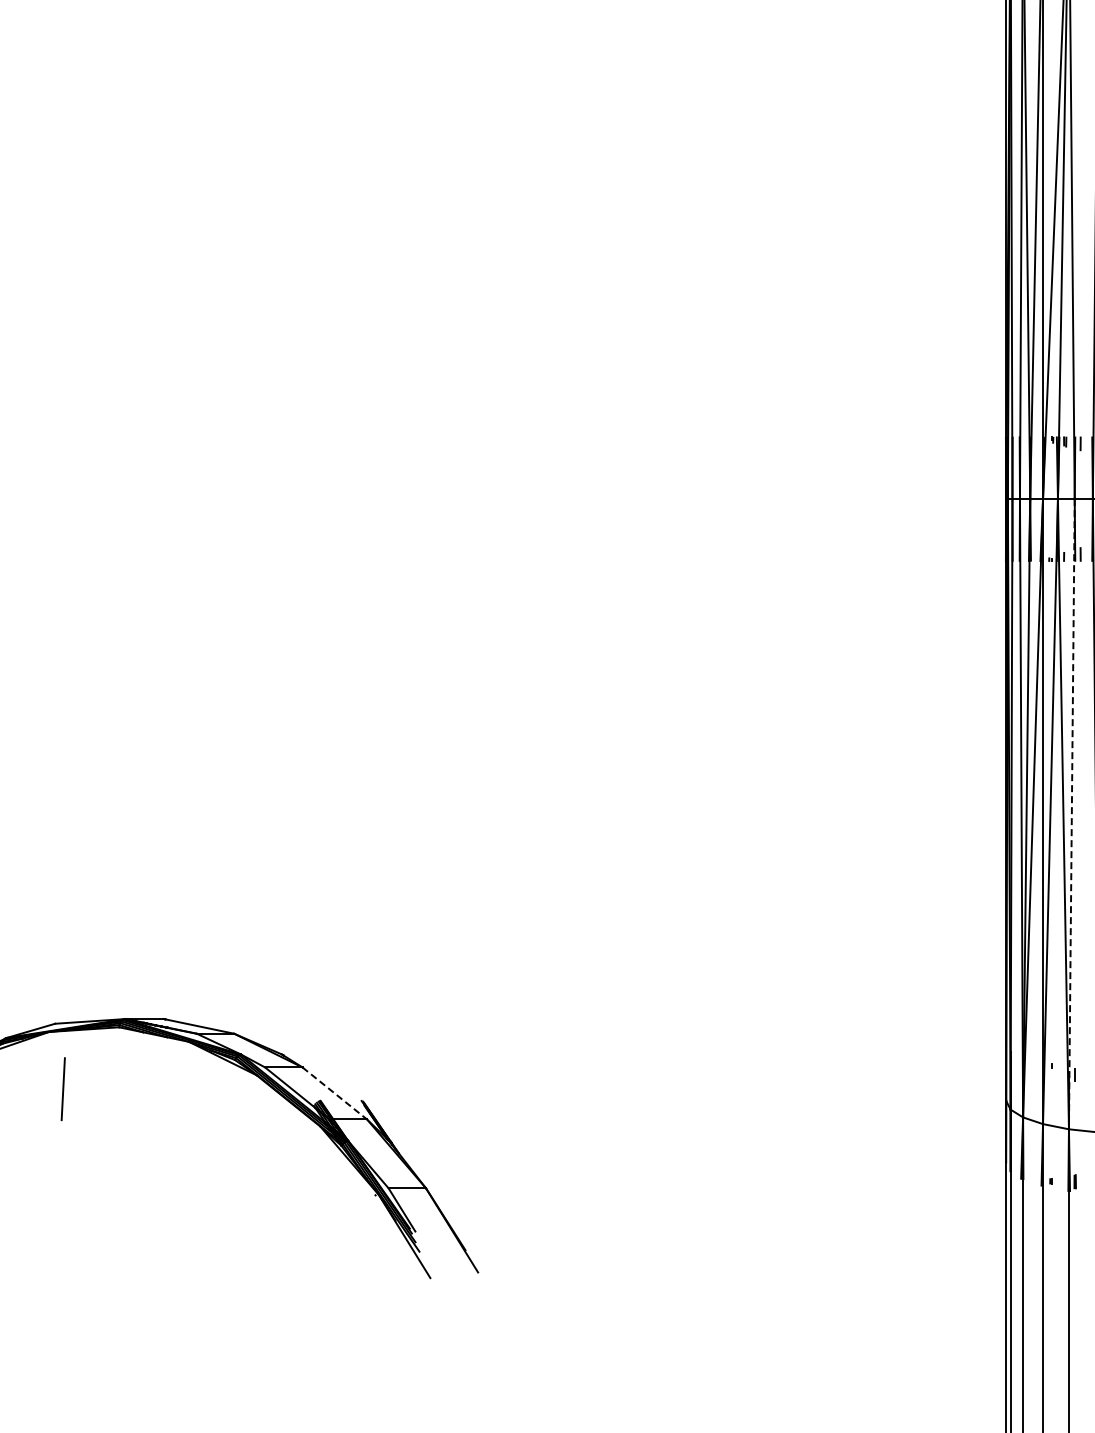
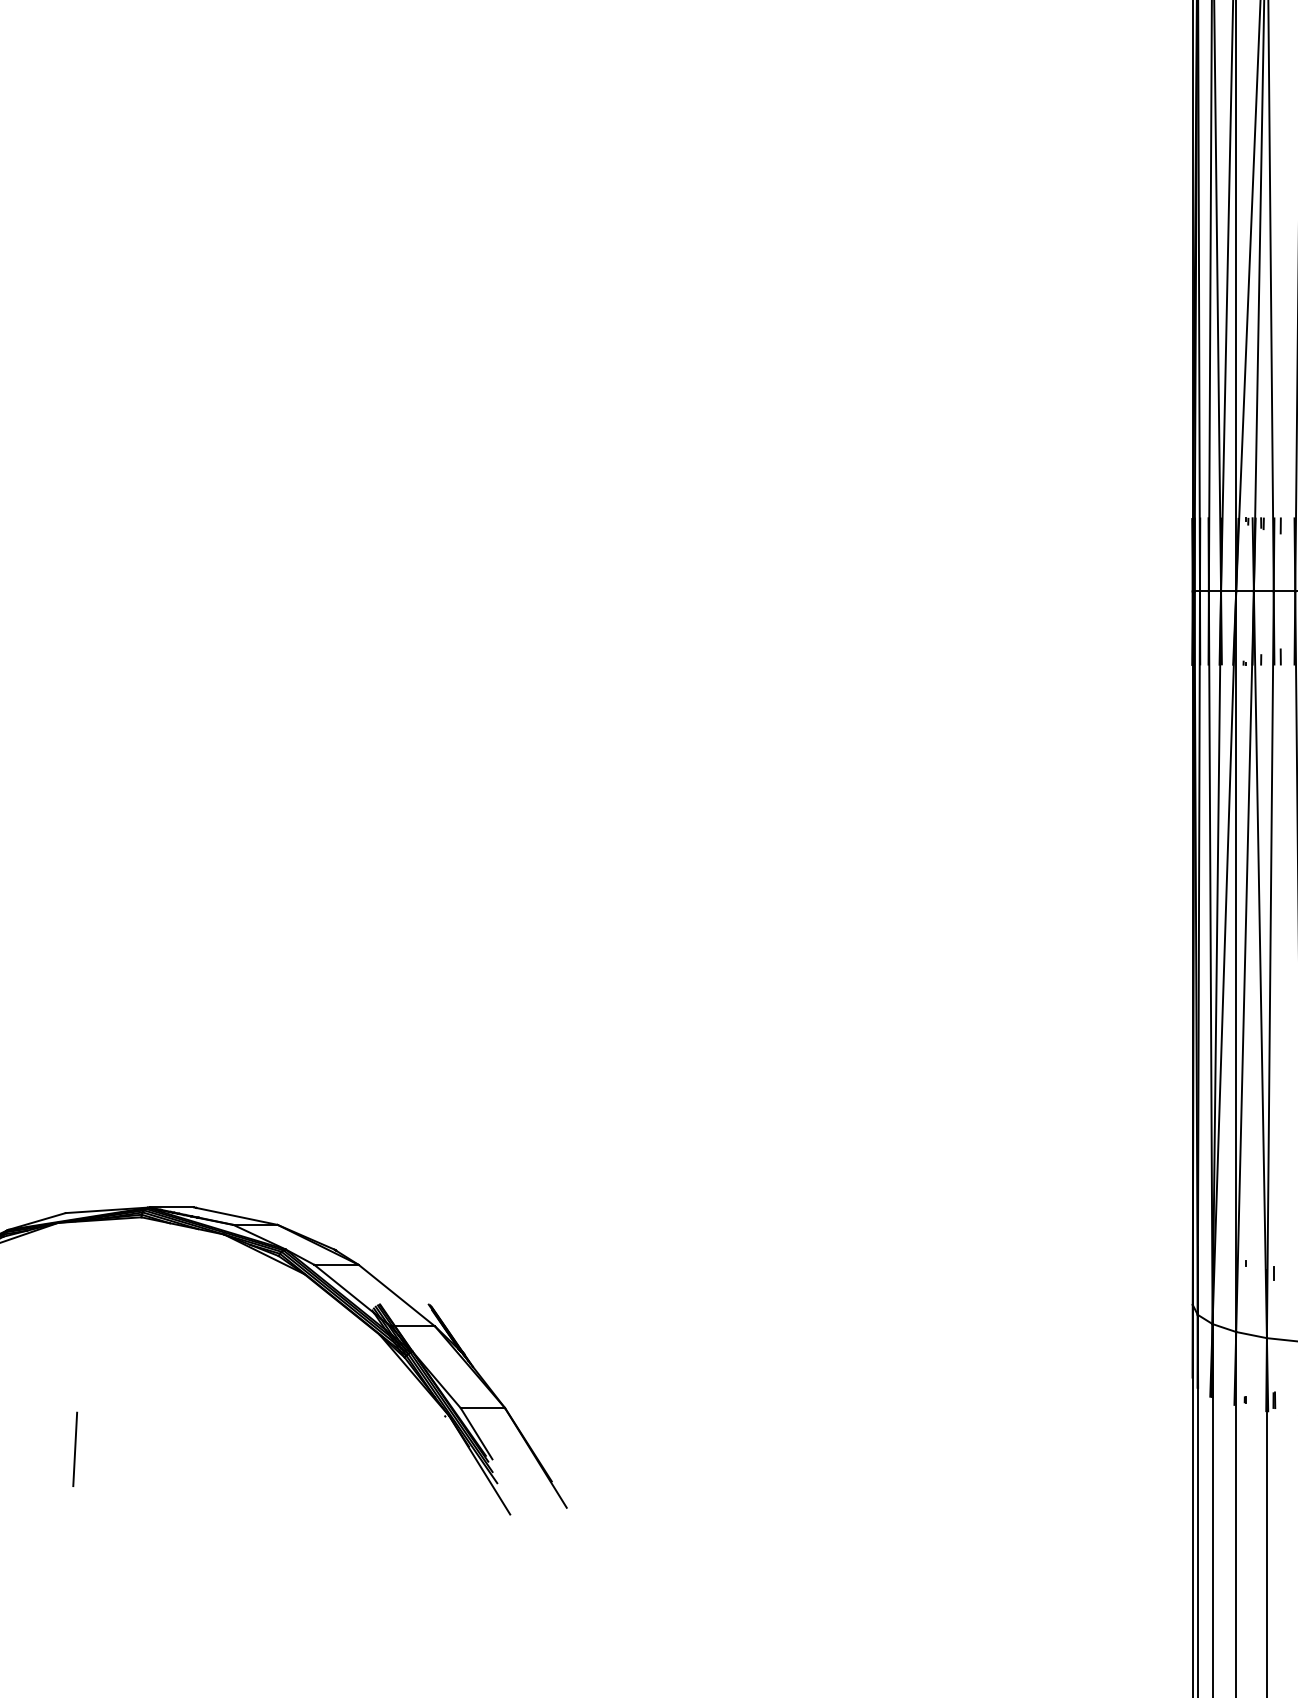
line: (1071, 814) -> (1269, 965), dashed -> solid
line: (62, 1088) -> (74, 1448), moved
line: (335, 1093) -> (397, 1295), dashed -> solid

